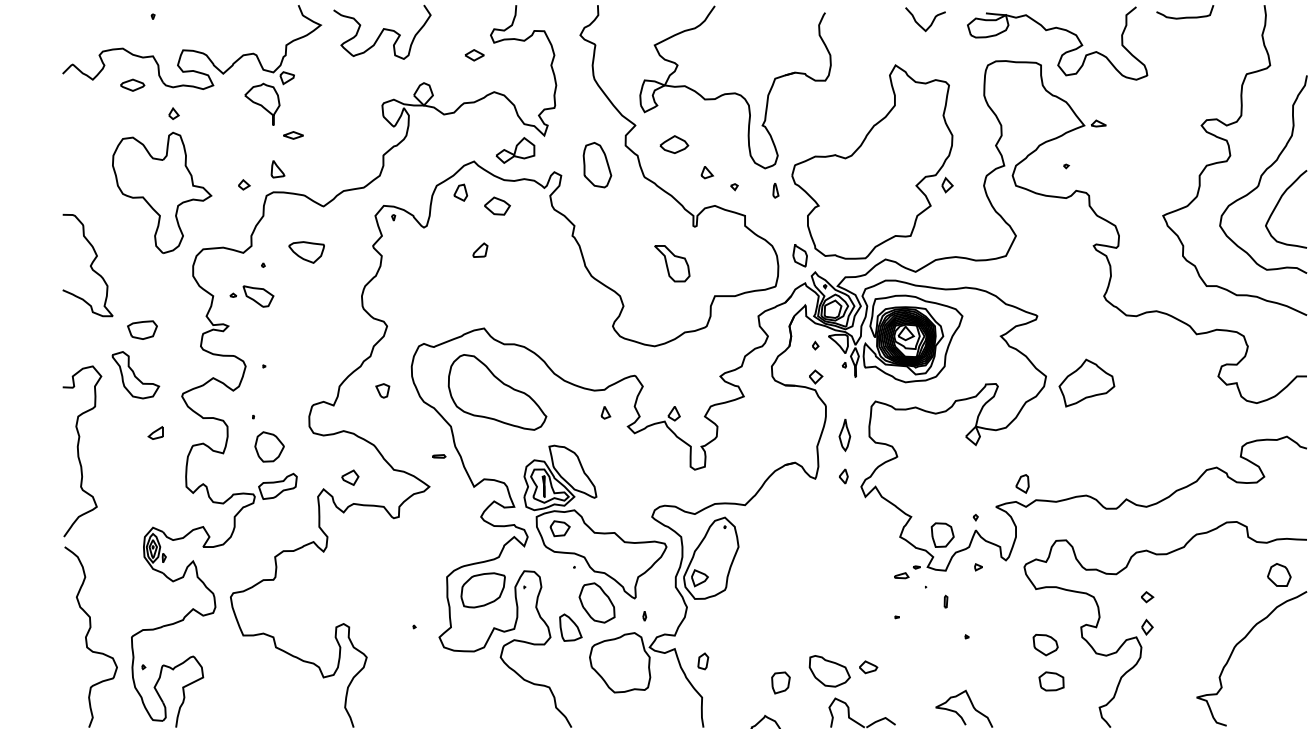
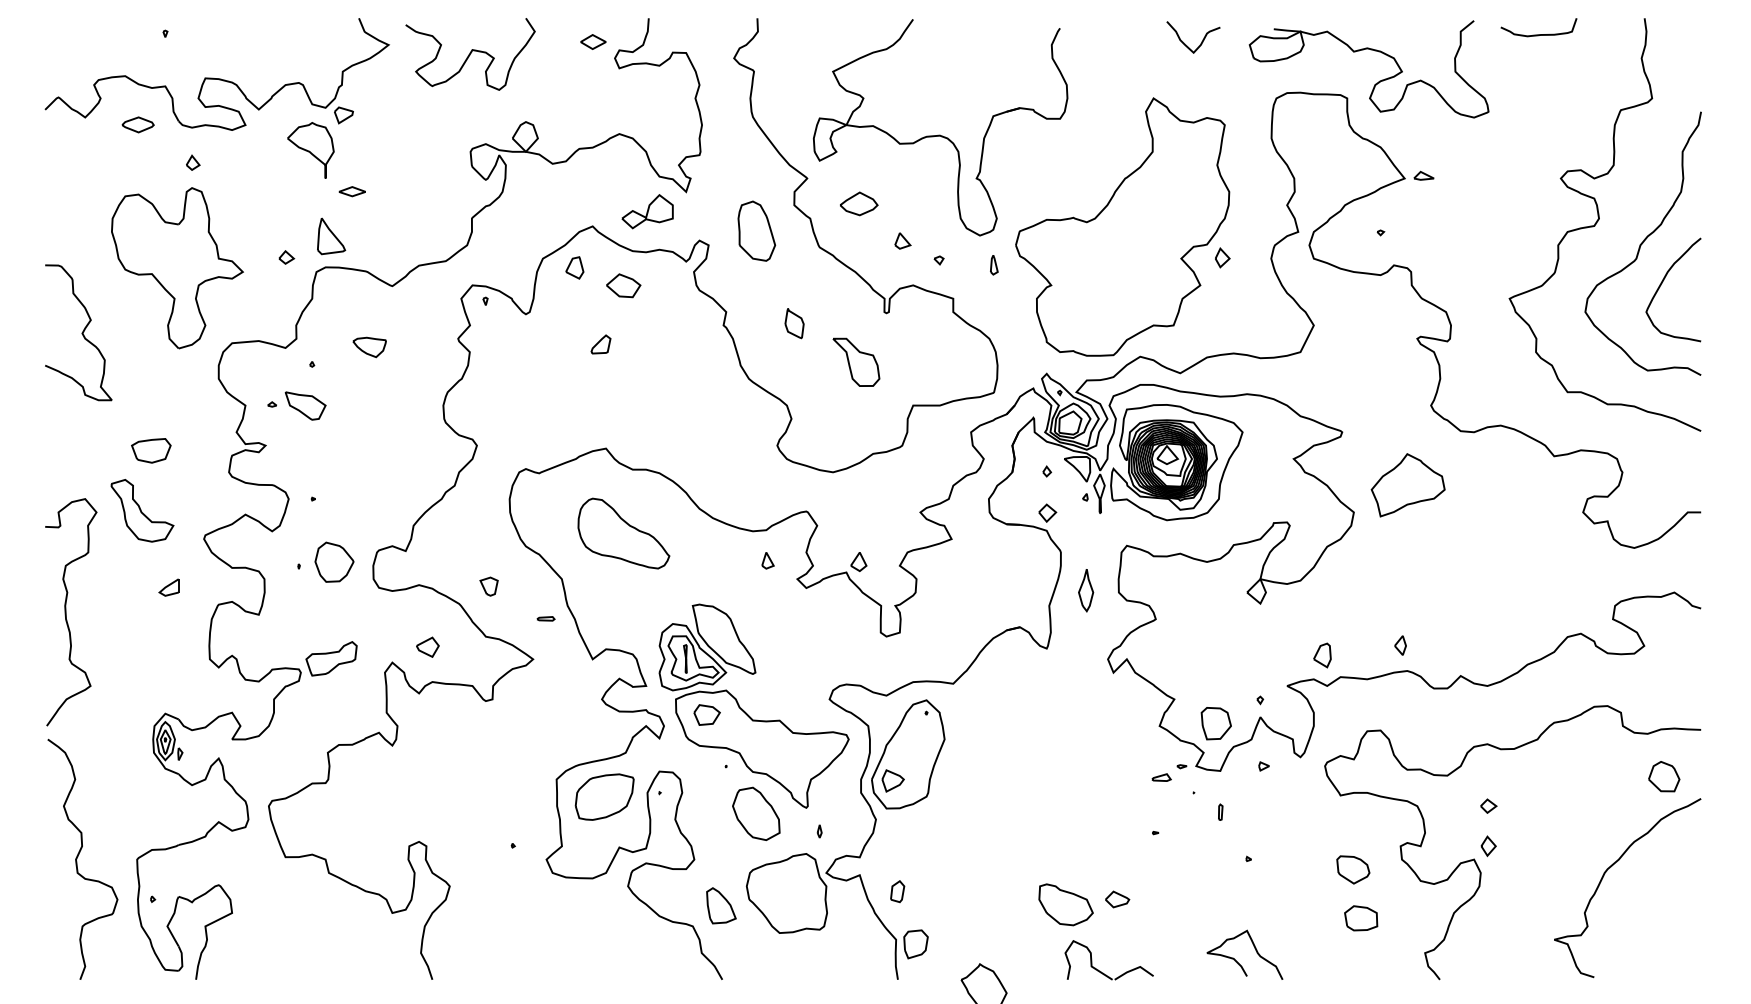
part: (474, 54) -> (593, 41), moved
part: (277, 169) -> (331, 236), size x1.6
part: (306, 252) -> (369, 347), size x0.7
part: (800, 255) -> (794, 323), moved
curve: (90, 266) -> (81, 333), moved
part: (1086, 383) -> (1407, 485), moved
part: (382, 390) -> (488, 586), moved
part: (497, 392) -> (623, 533), size x0.7
part: (269, 446) -> (334, 561), moved
part: (843, 476) -> (1400, 645), moved
part: (570, 627) -> (721, 905), moved
part: (780, 683) -> (915, 944), moved

